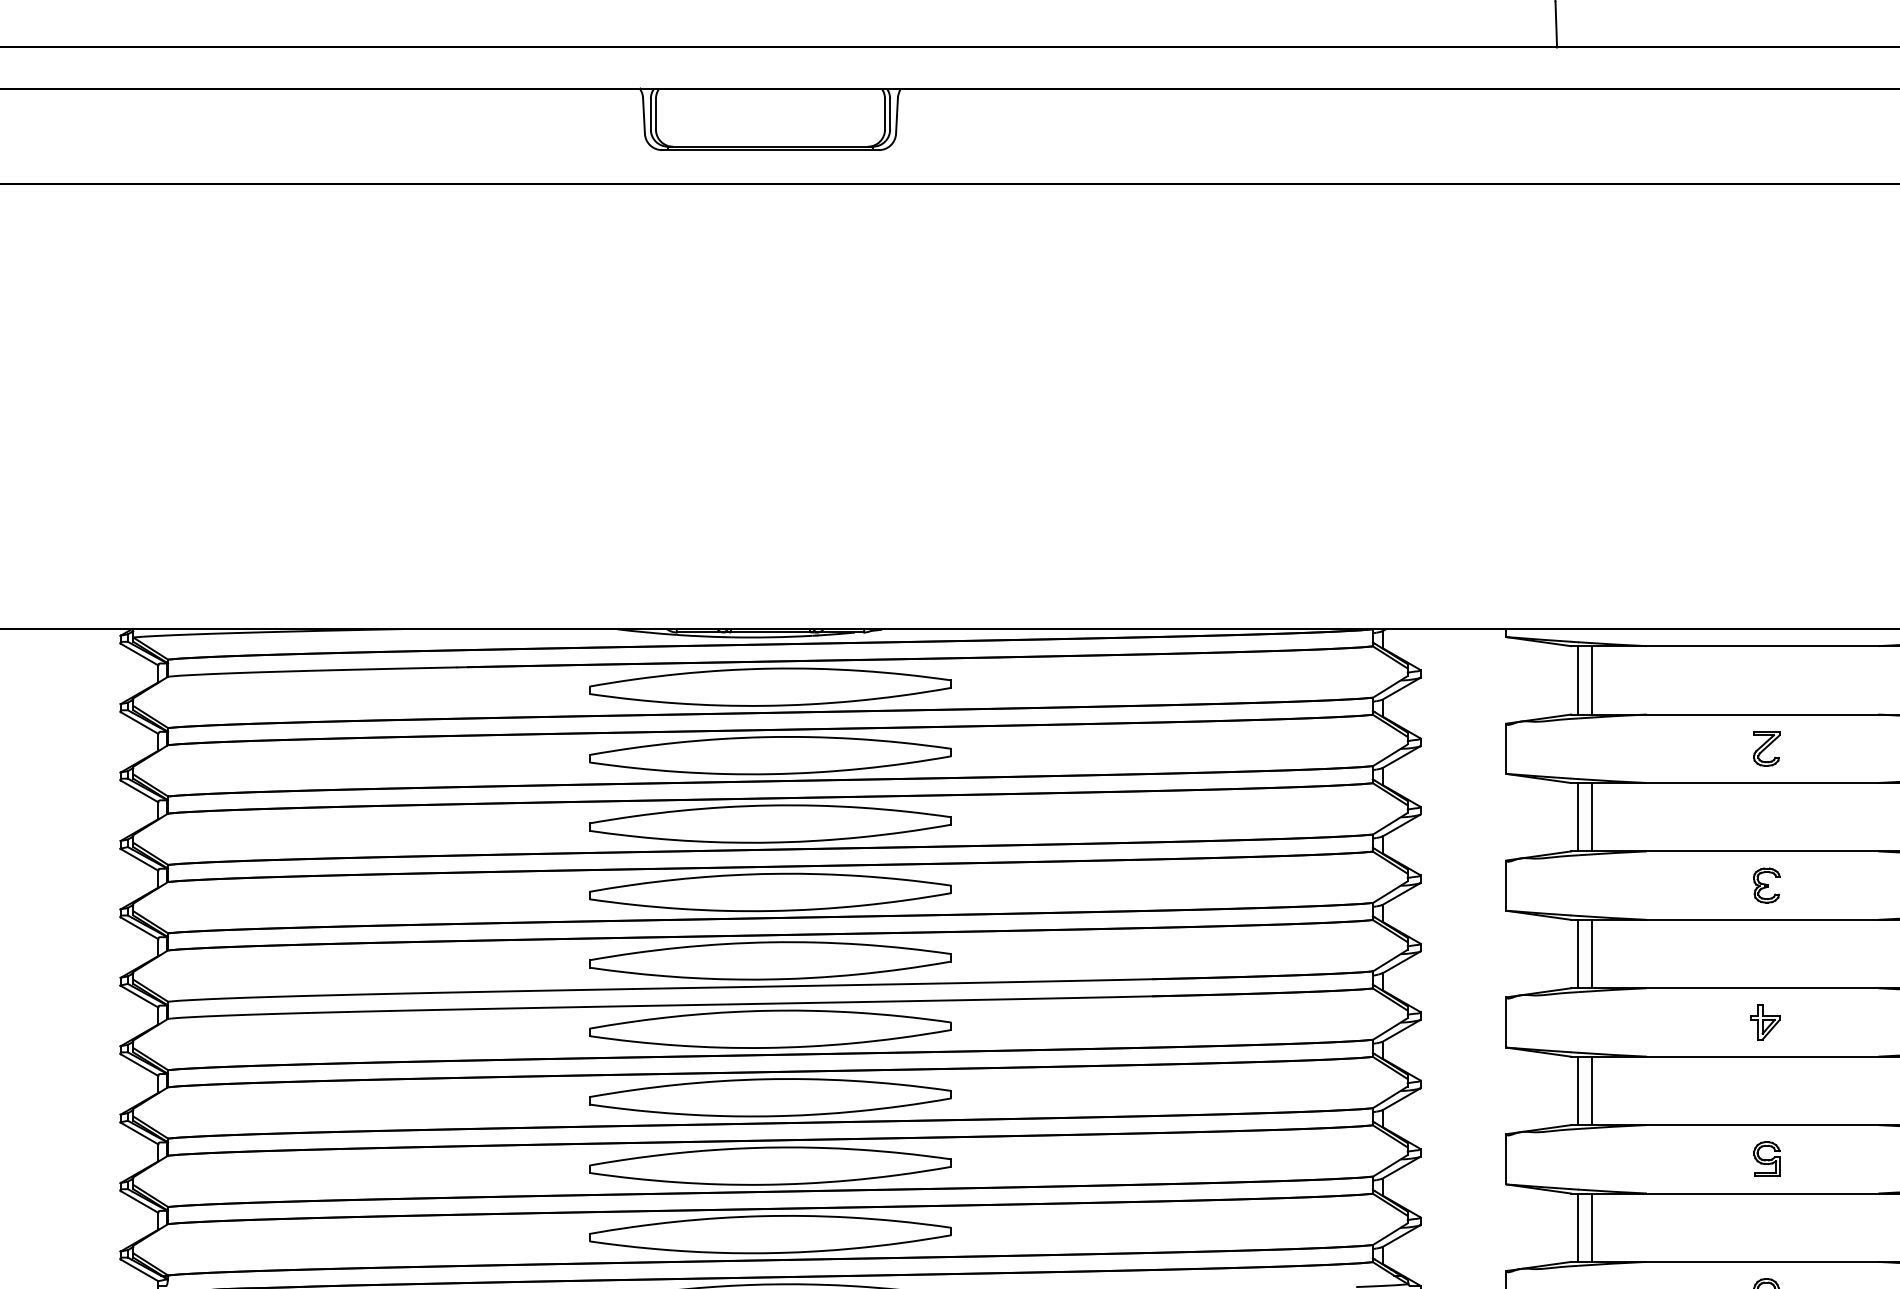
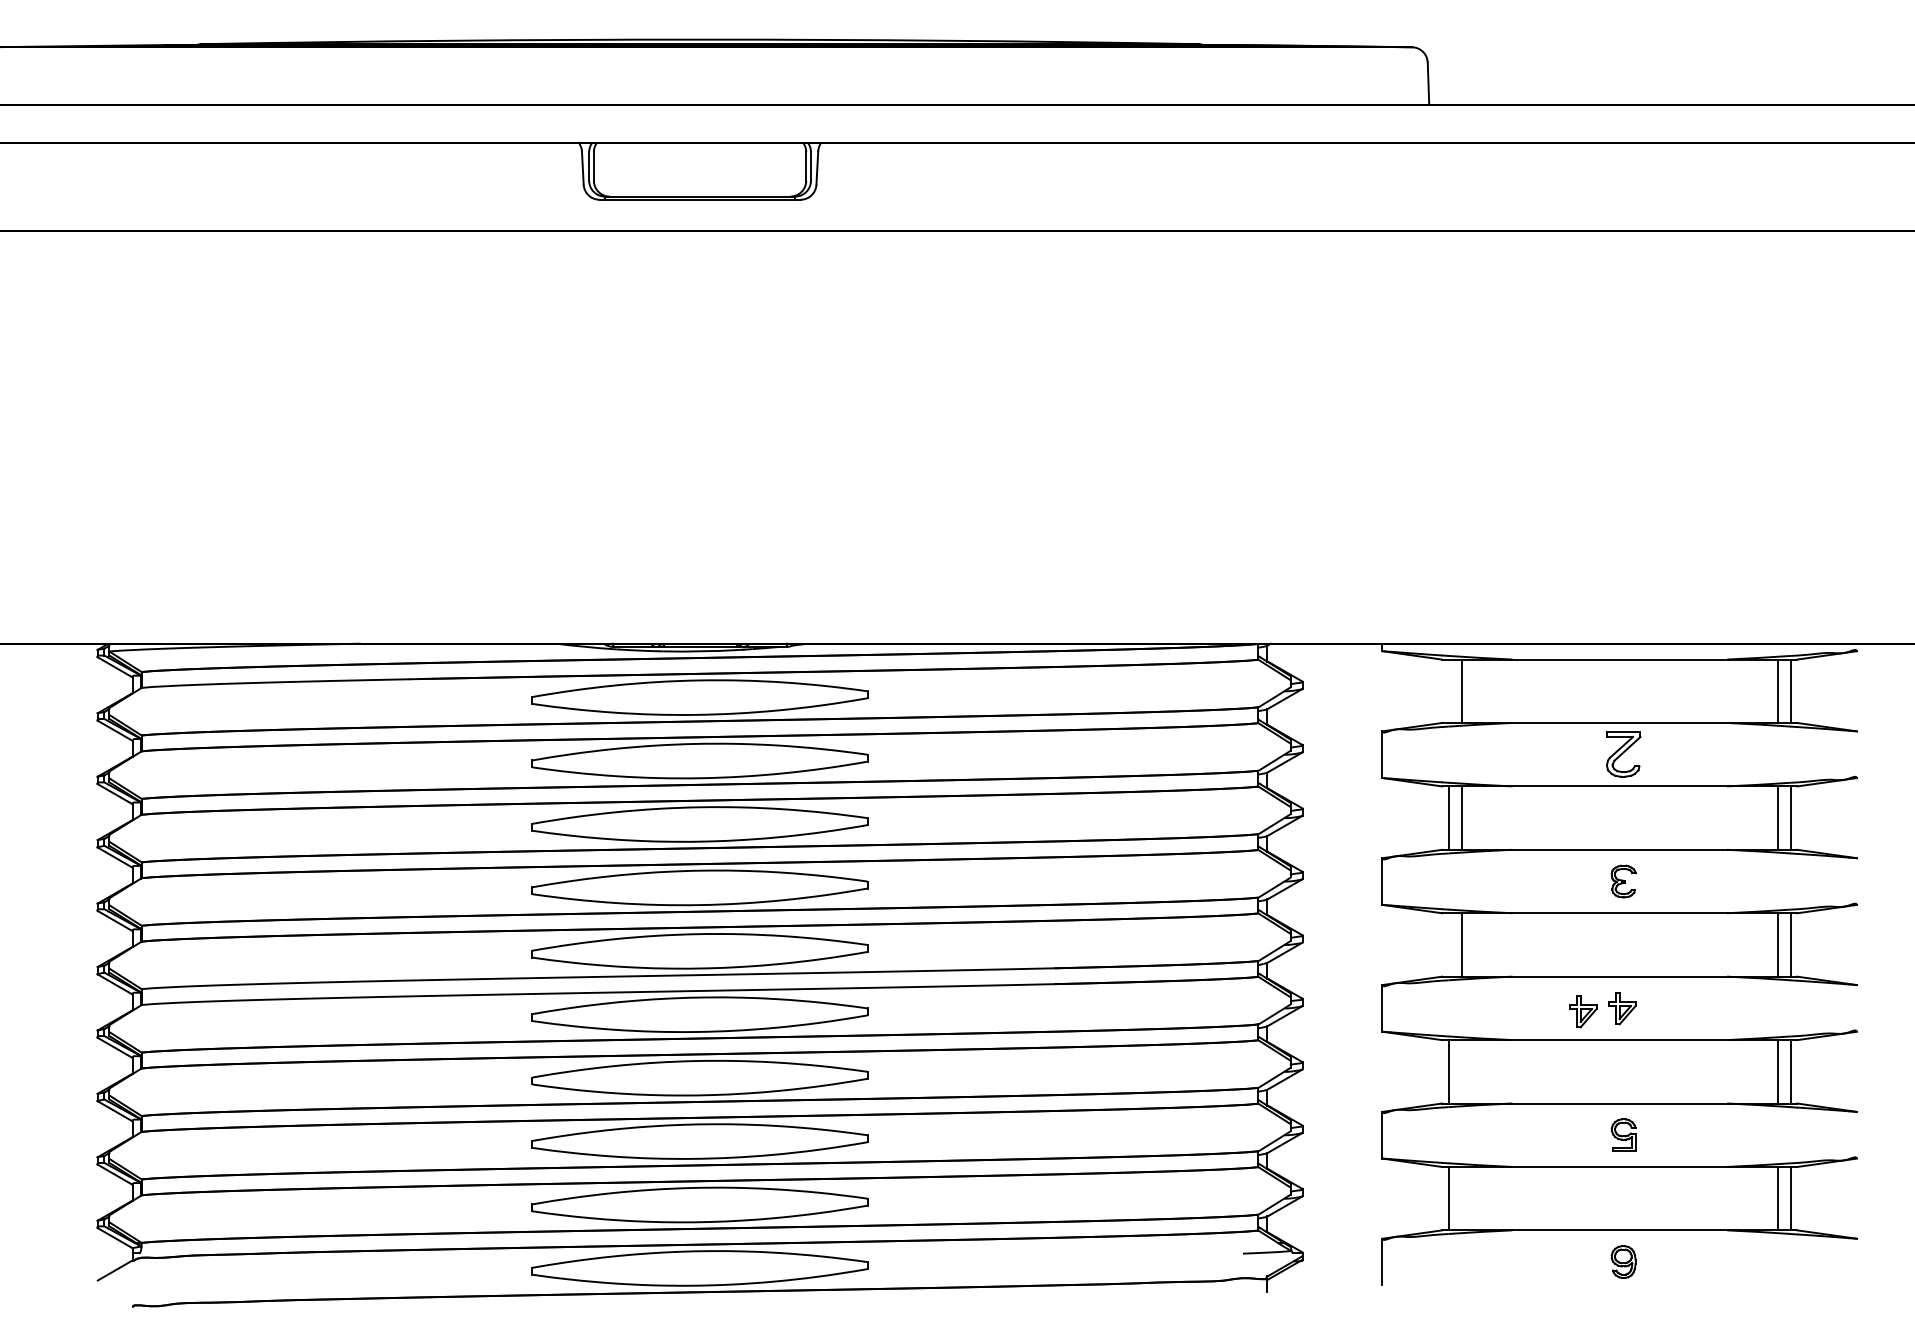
line: (1577, 680) -> (1448, 691), removed
part: (1766, 748) -> (1623, 754), size x1.4
line: (1577, 953) -> (1448, 944), removed
part: (1723, 1025) -> (1583, 1011), added
line: (1591, 1090) -> (1461, 1071), removed
line: (1591, 1227) -> (1461, 1198), removed

